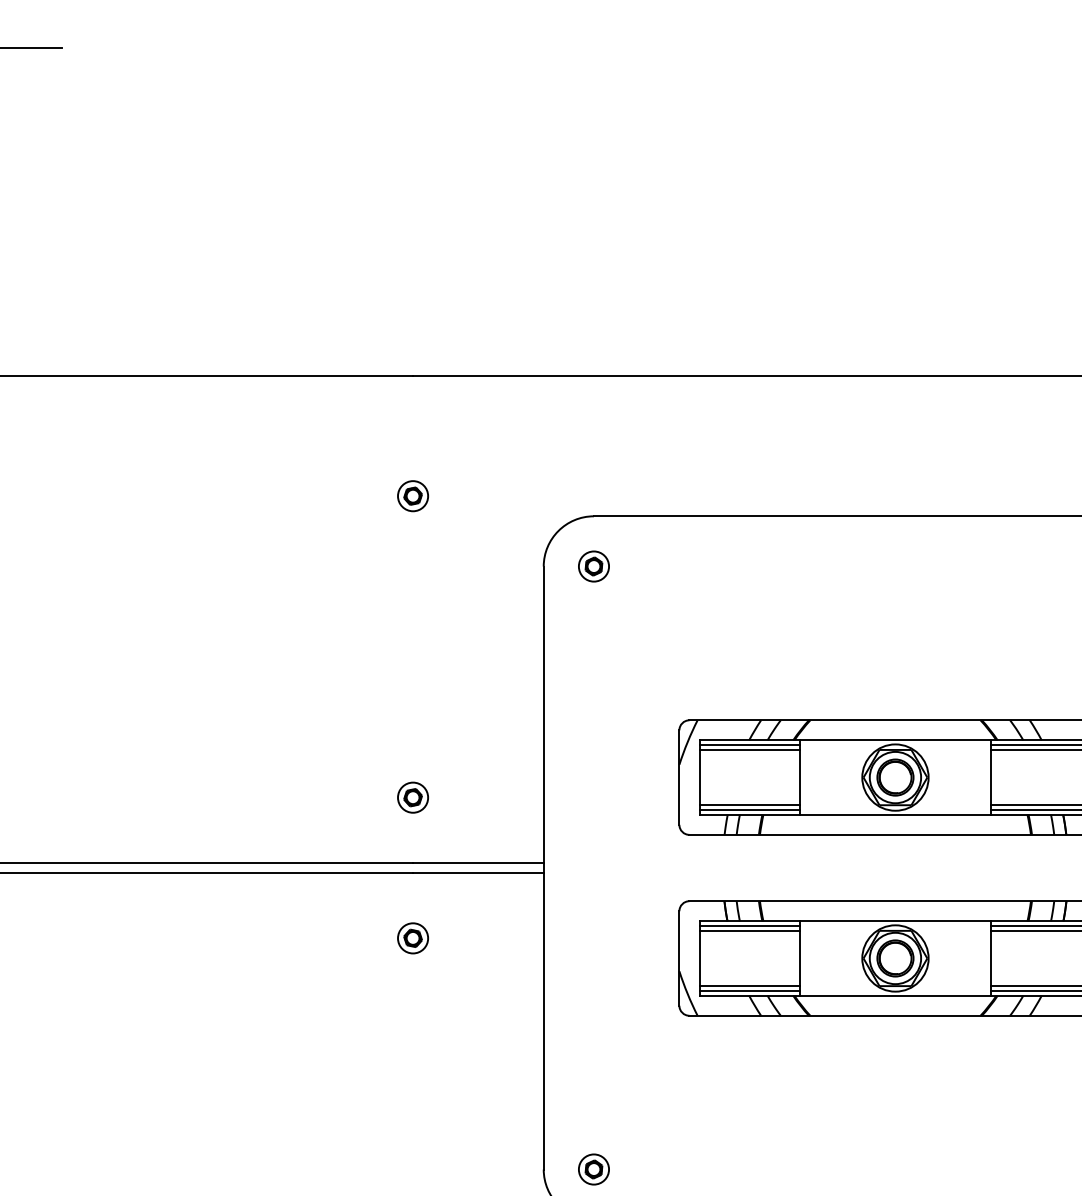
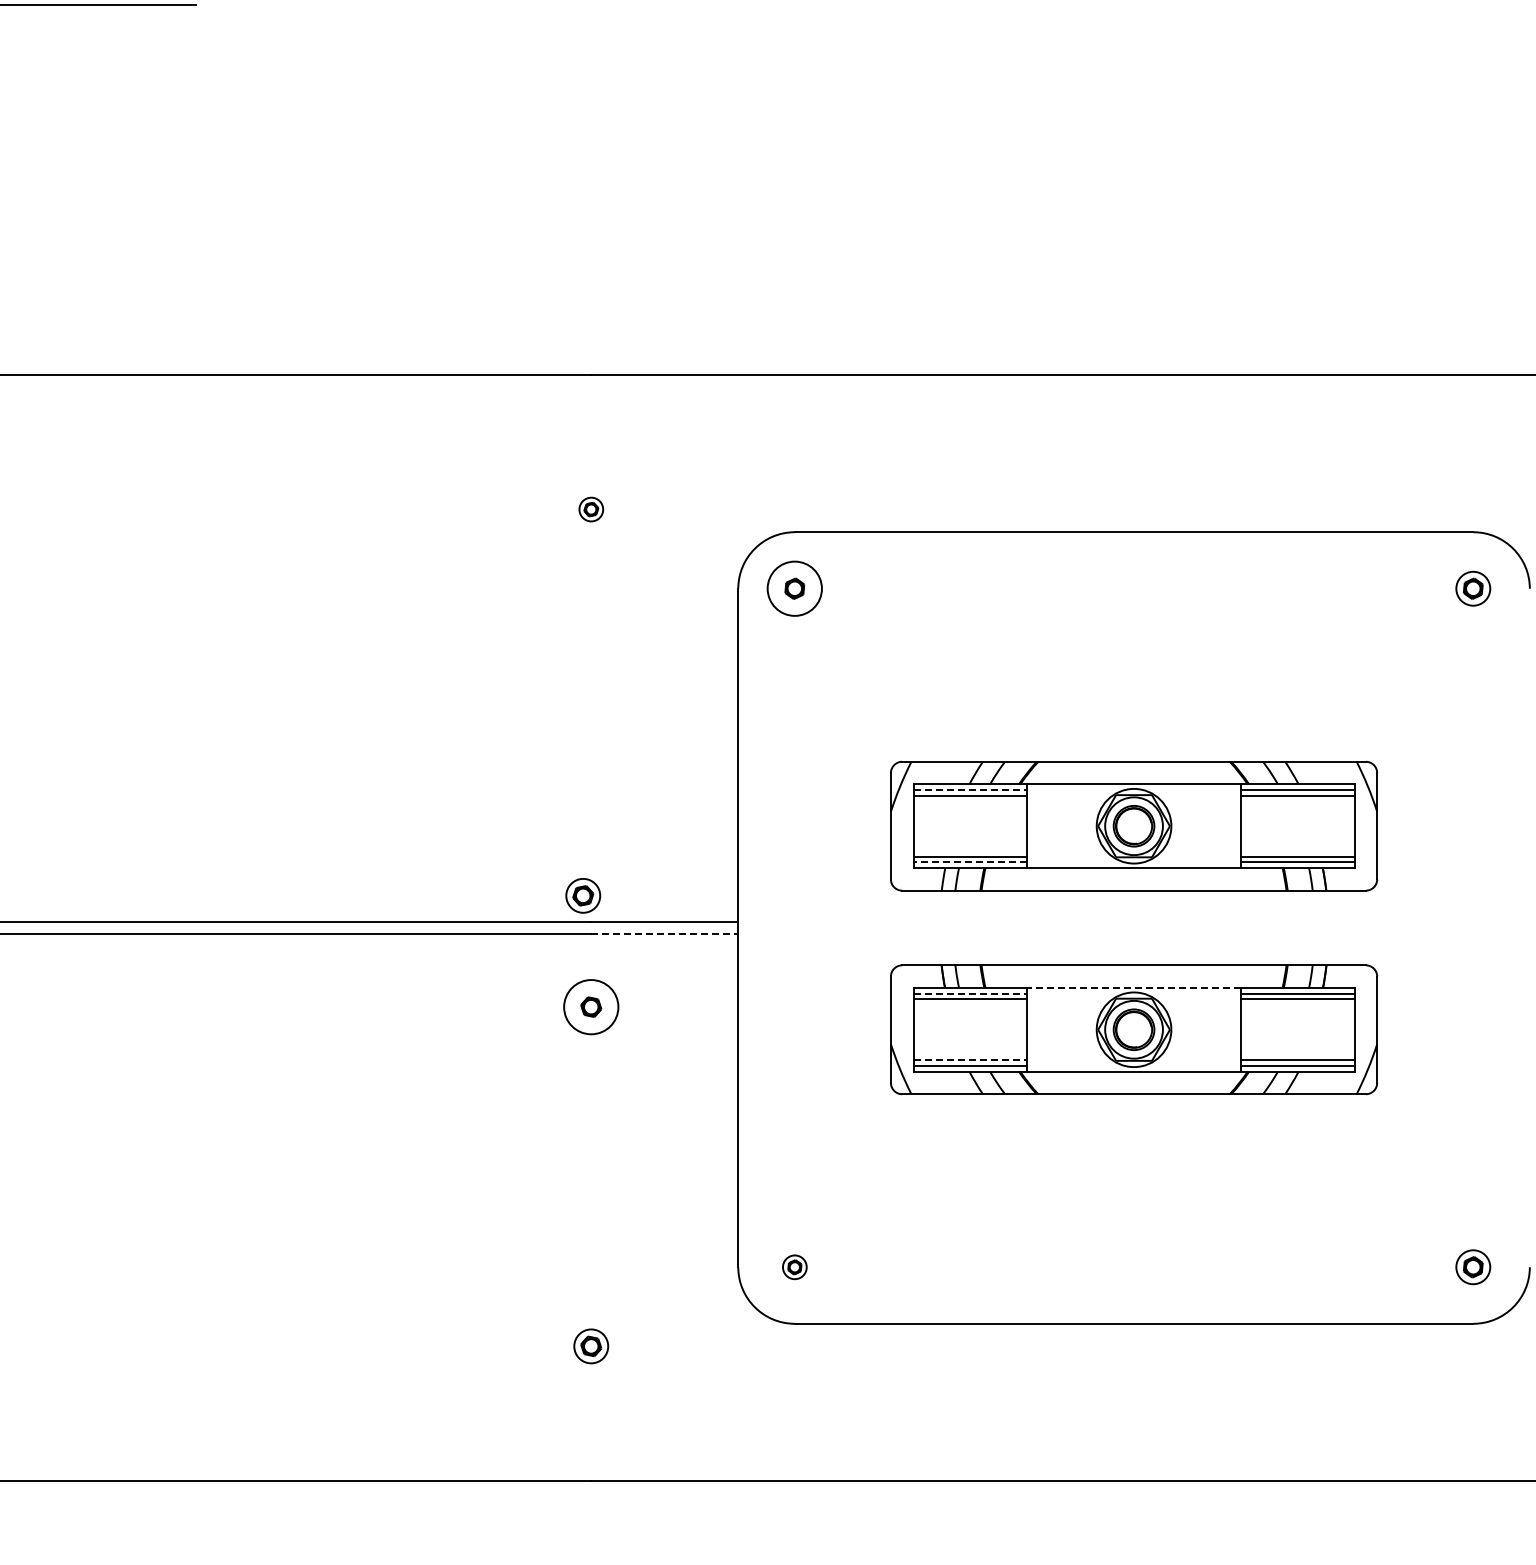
part: (413, 496) -> (591, 509), size x0.7
circle: (593, 566) -> (794, 588), size x1.6
line: (750, 745) -> (970, 790), solid -> dashed
part: (413, 797) -> (583, 895), moved
line: (750, 809) -> (970, 862), solid -> dashed
line: (478, 873) -> (664, 934), solid -> dashed
line: (894, 920) -> (1133, 987), solid -> dashed
line: (750, 926) -> (970, 993), solid -> dashed
circle: (413, 938) -> (591, 1007), size x1.6
line: (750, 985) -> (970, 1060), solid -> dashed
part: (593, 1169) -> (794, 1267), size x0.7

